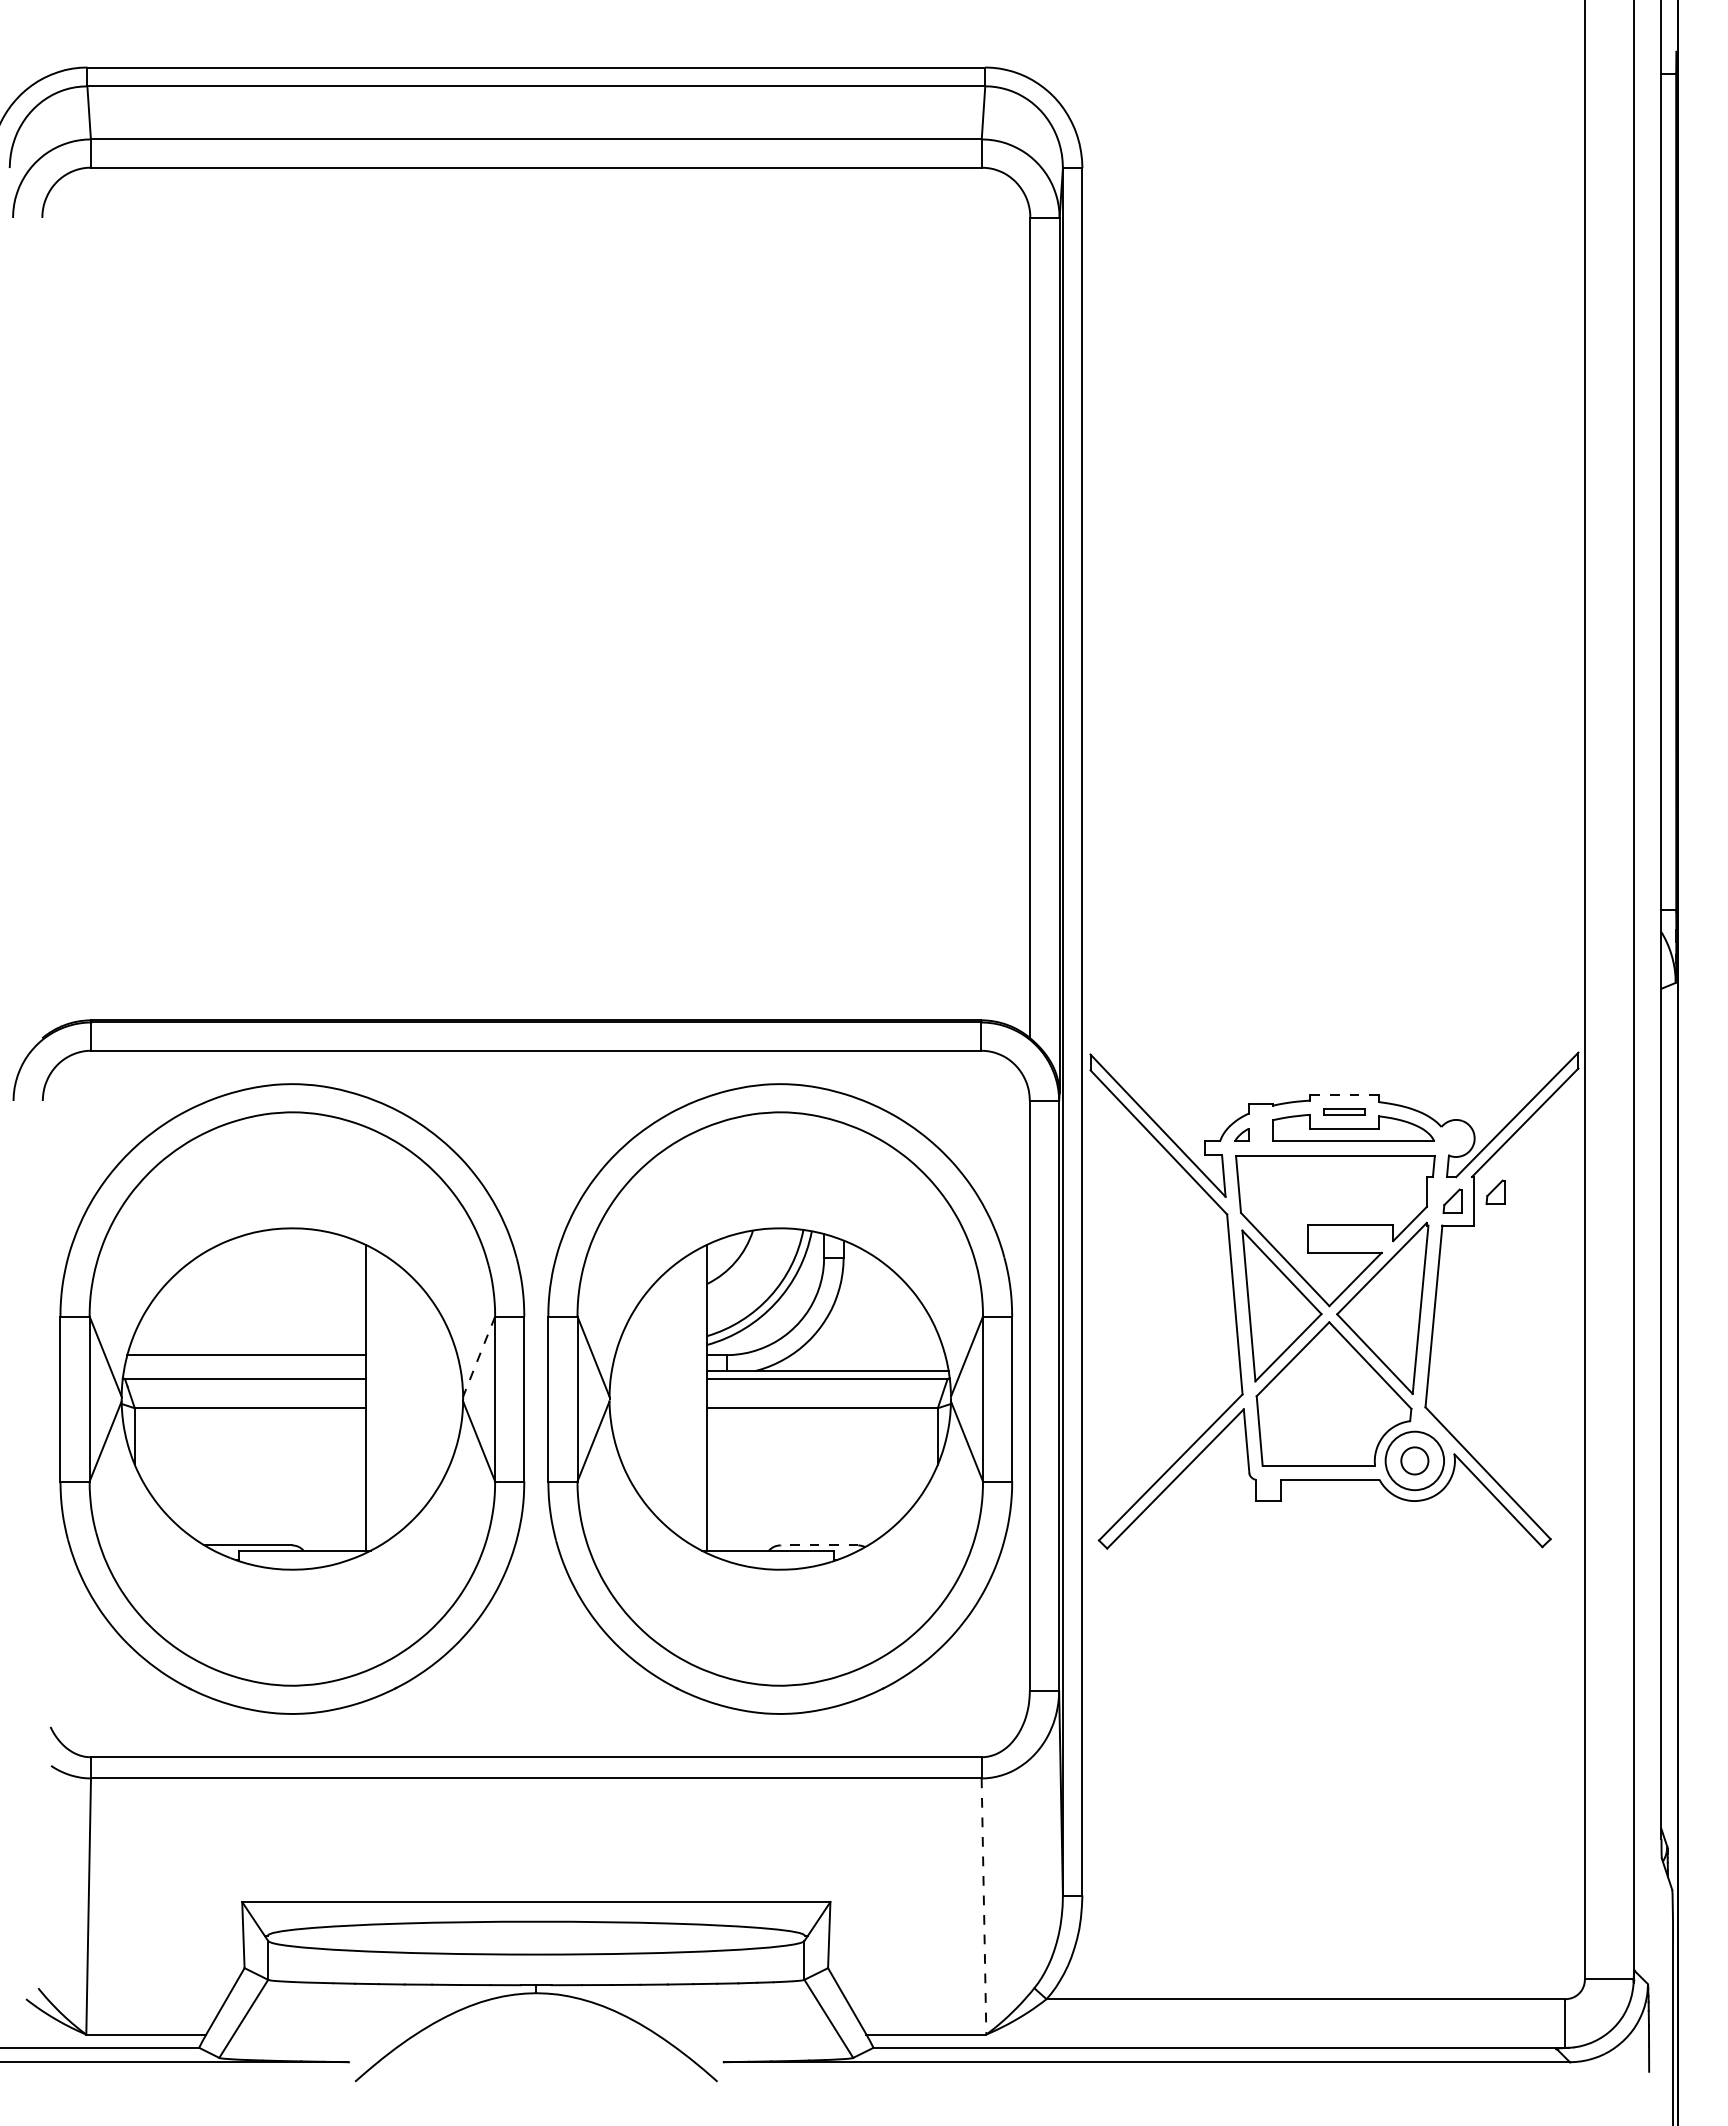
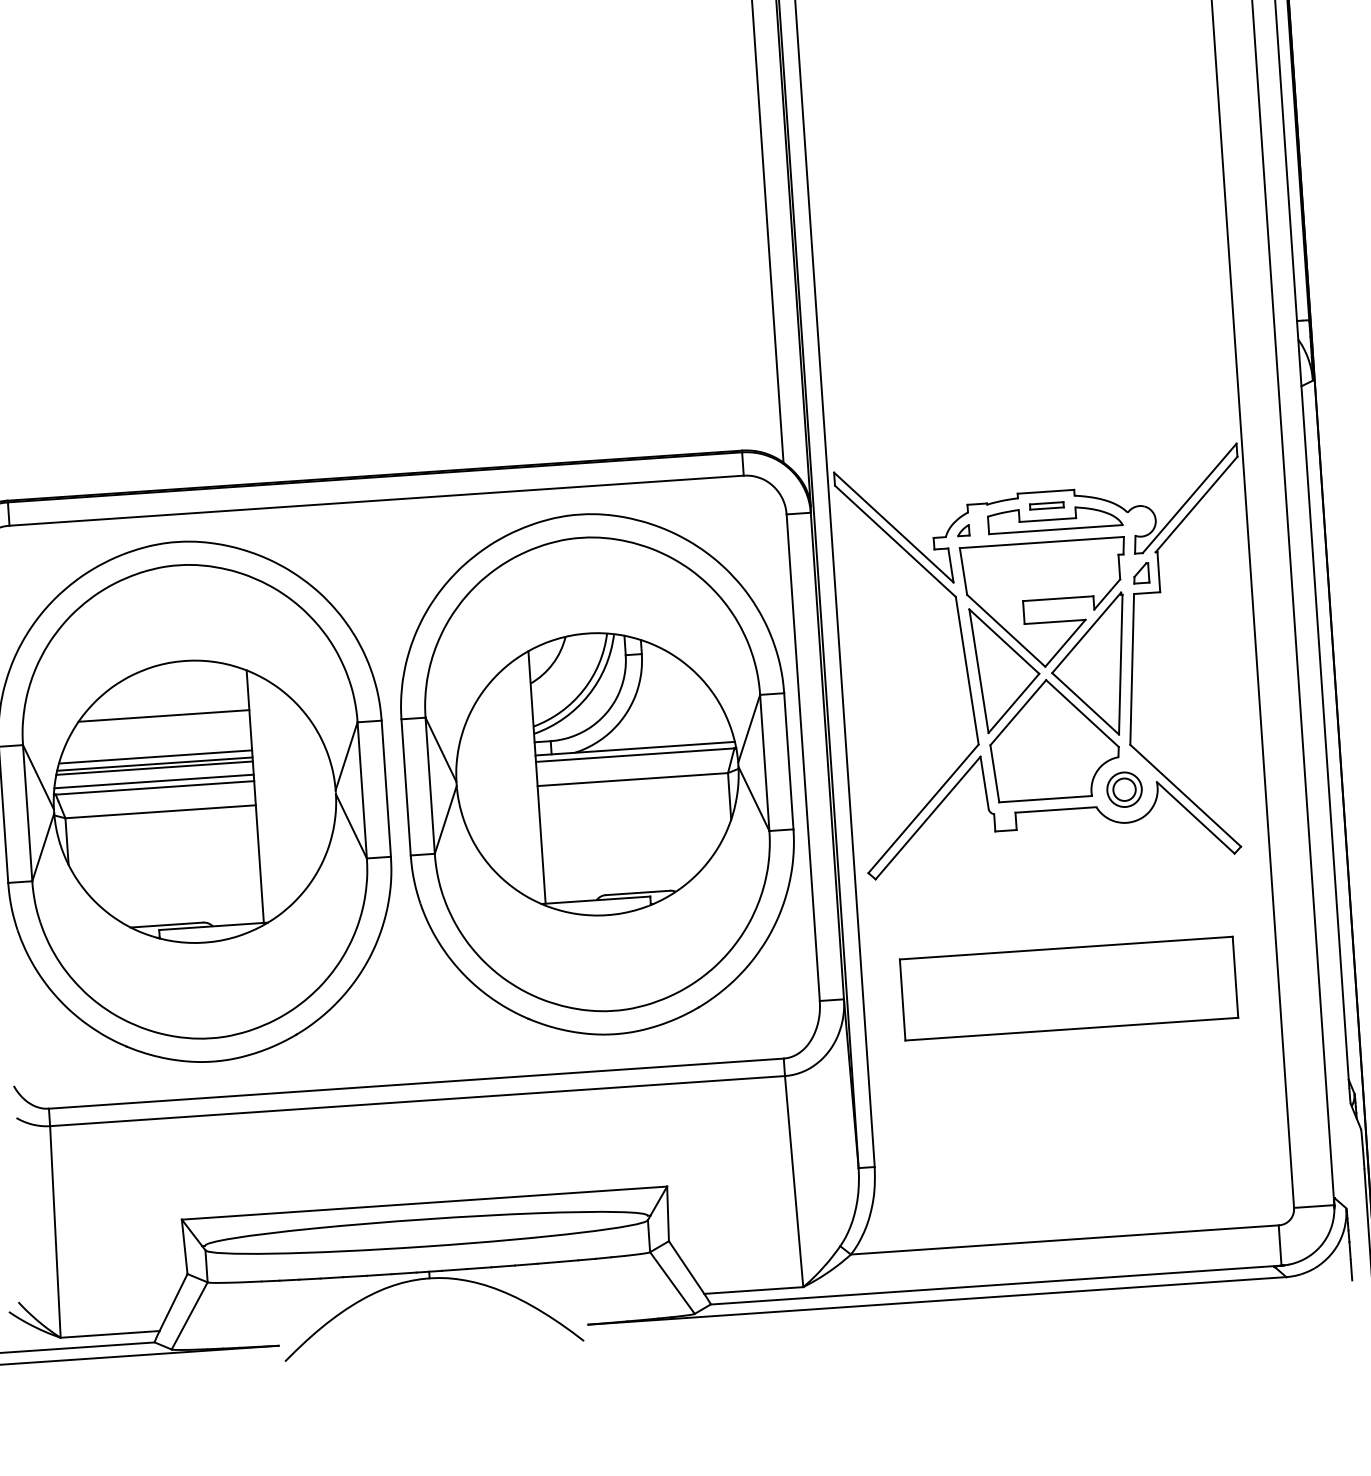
line: (1344, 1095) -> (1045, 492), dashed -> solid
part: (1495, 1191) -> (1175, 562), removed
line: (261, 1292) -> (163, 715), added
line: (248, 1341) -> (155, 756), added
line: (246, 1350) -> (154, 764), added
line: (478, 1357) -> (346, 757), dashed -> solid
line: (244, 1371) -> (153, 781), added
circle: (1414, 1460) -> (1124, 789), size x0.71
line: (818, 1545) -> (637, 893), dashed -> solid
part: (1331, 1695) -> (1068, 987), added
line: (984, 1907) -> (794, 1182), dashed -> solid

